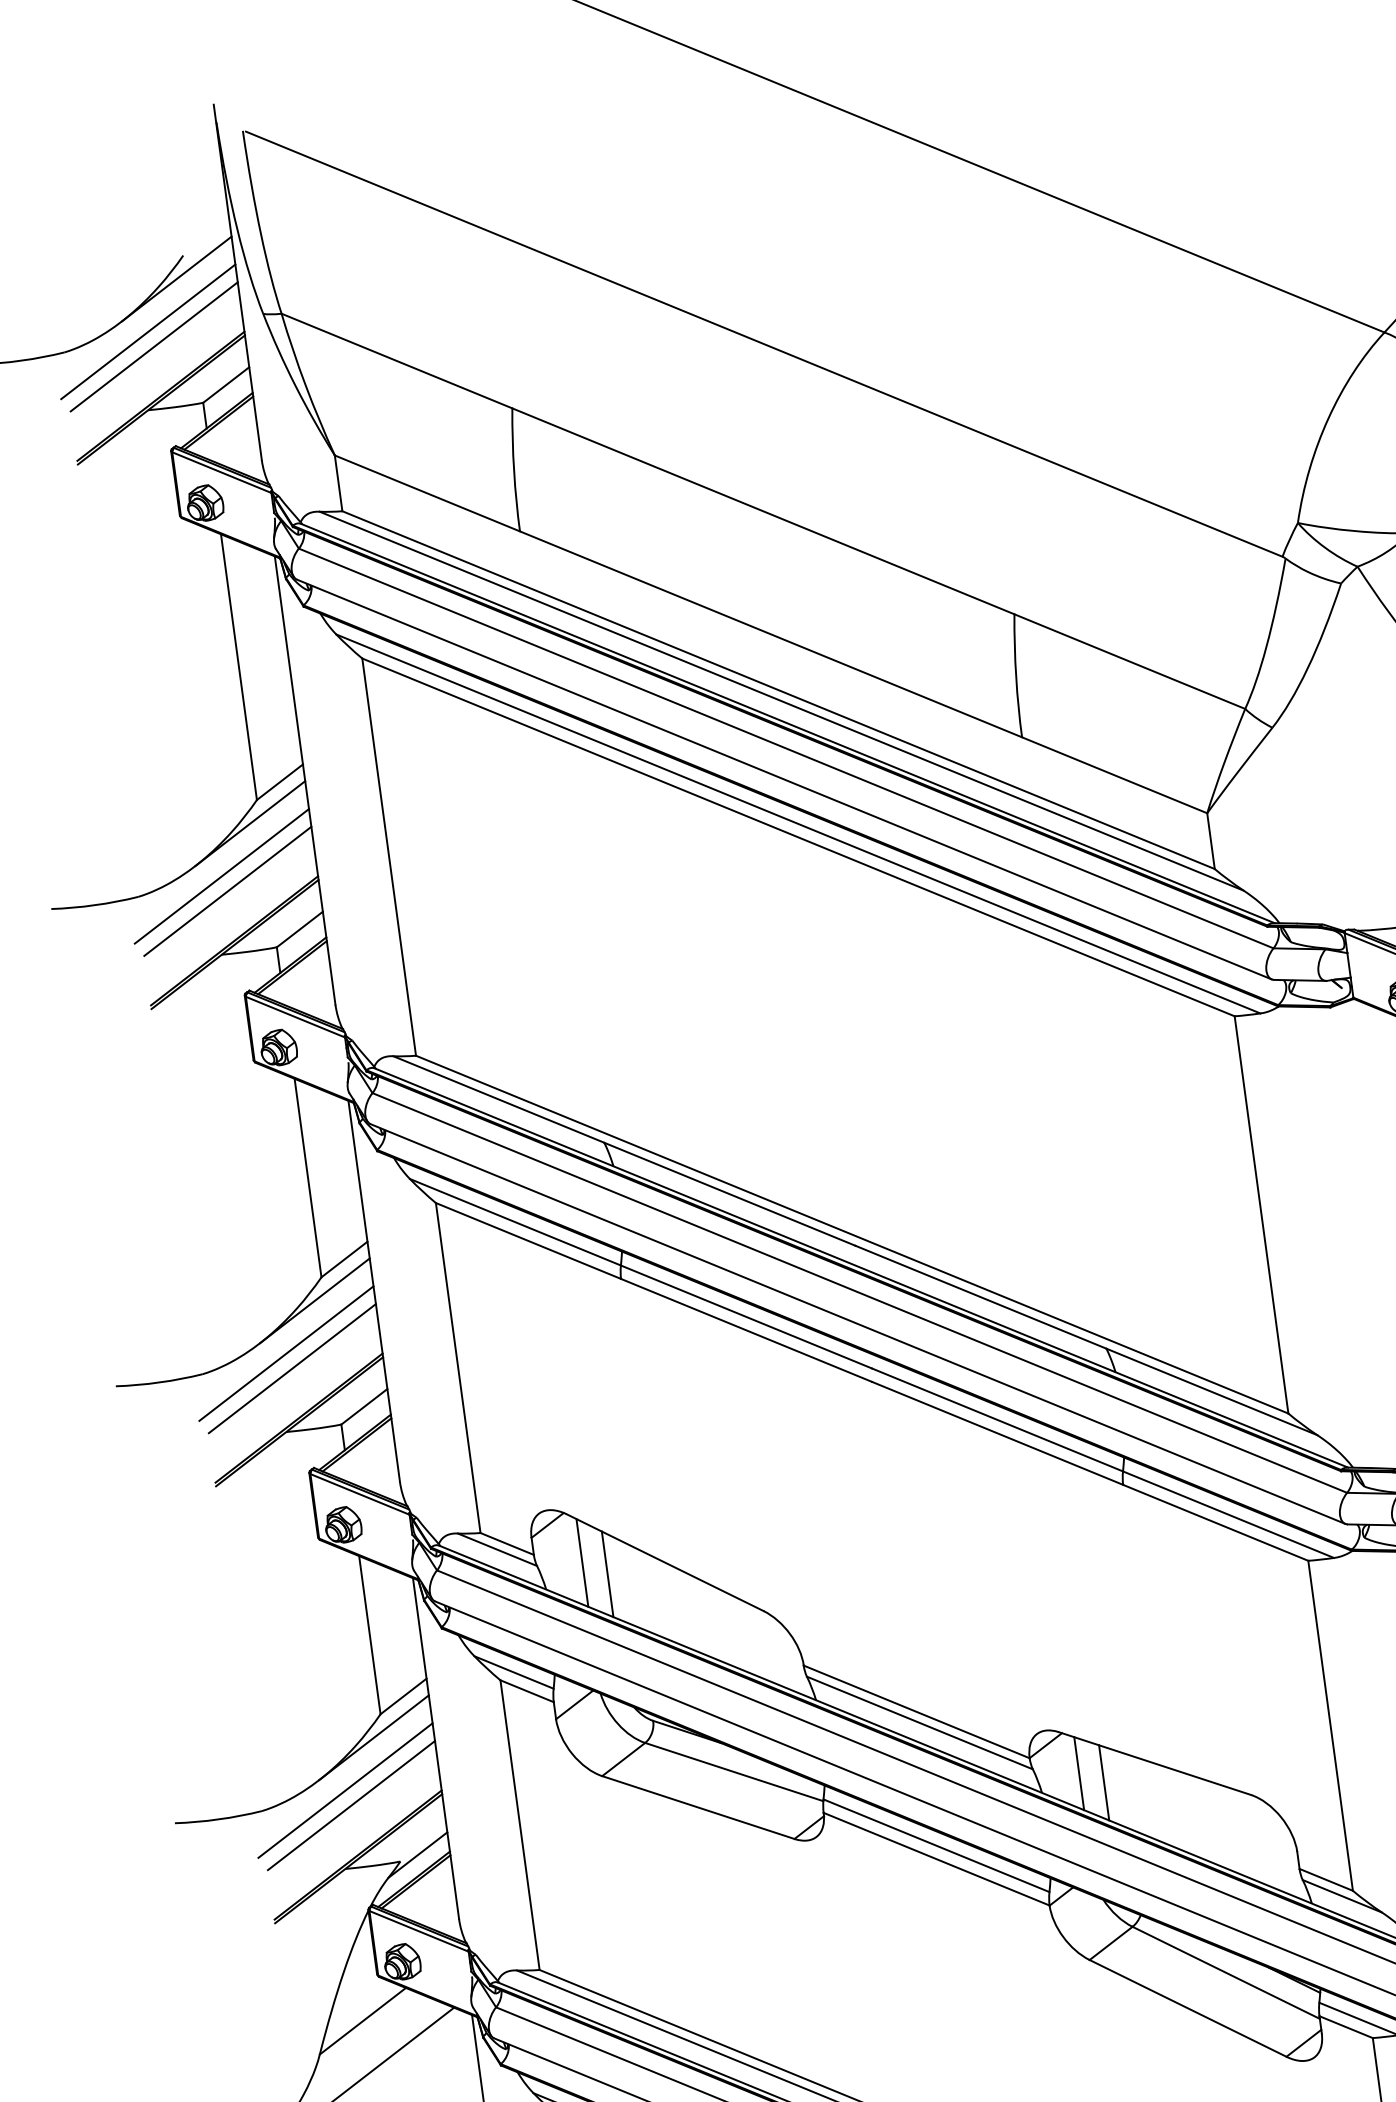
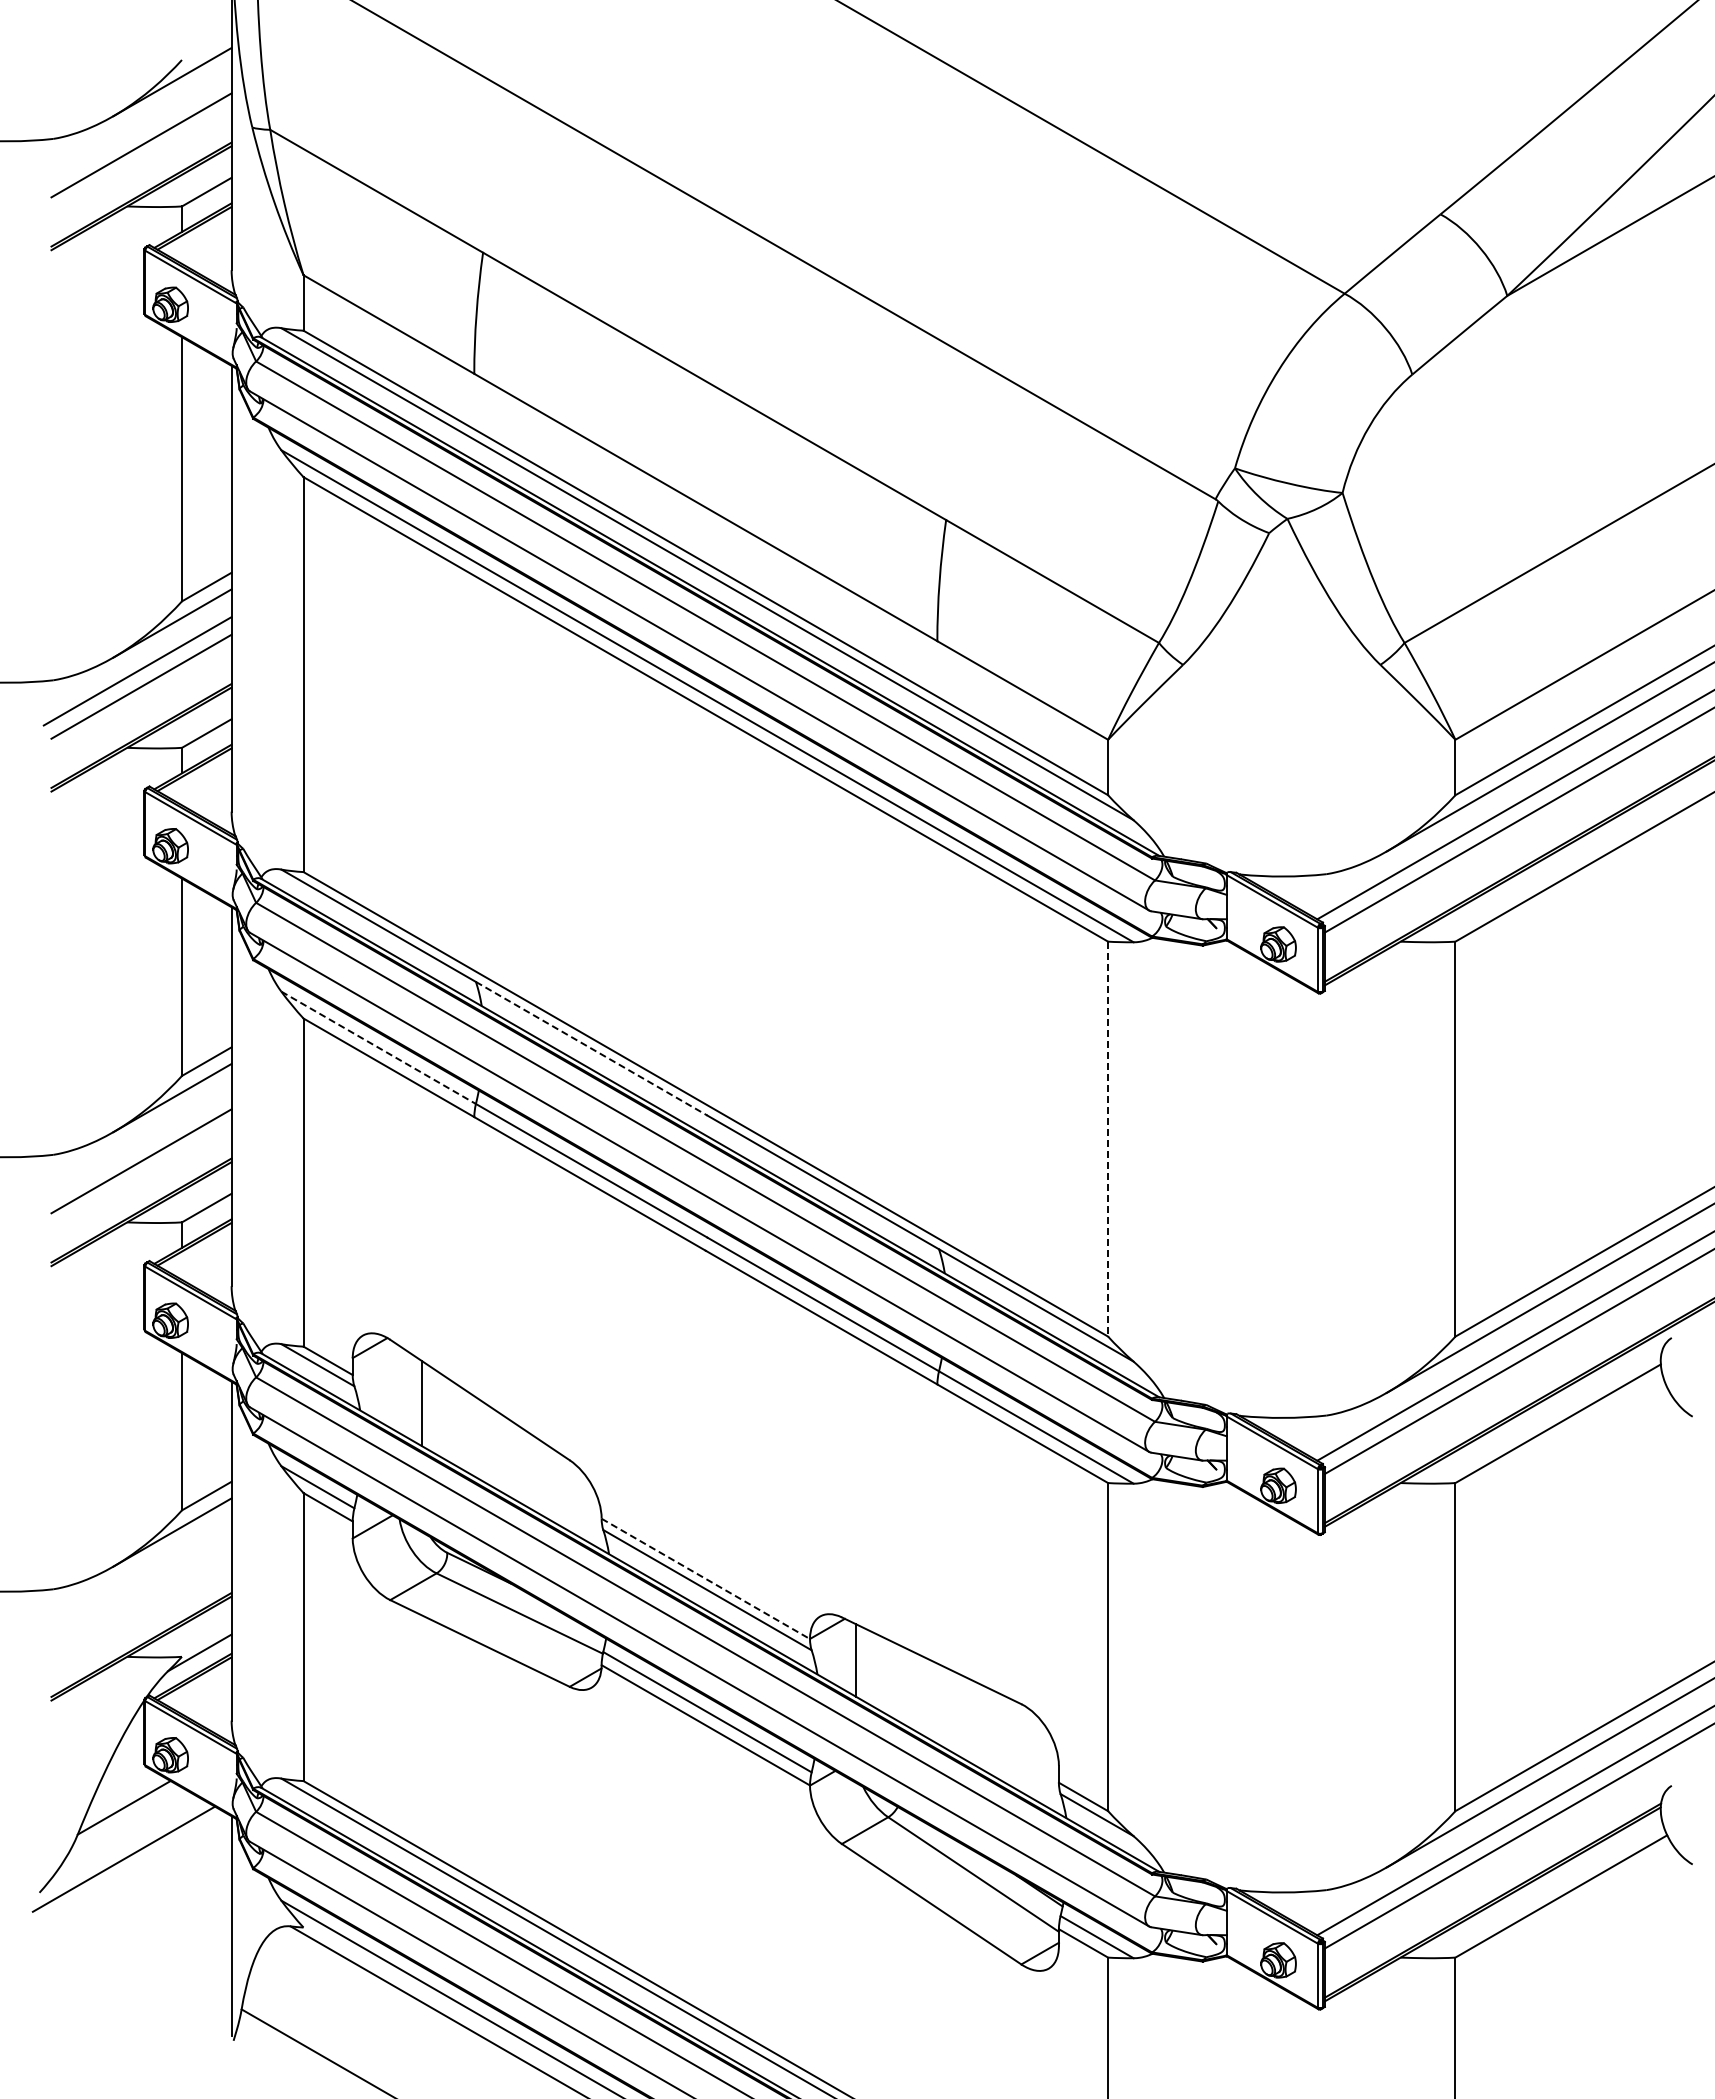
line: (148, 331) -> (137, 129), removed
line: (729, 1194) -> (591, 1048), solid -> dashed
line: (1261, 1215) -> (1108, 1139), solid -> dashed
line: (516, 1222) -> (379, 1048), solid -> dashed
line: (286, 1353) -> (137, 1145), removed
line: (582, 1562) -> (399, 1388), removed
line: (917, 1712) -> (706, 1579), solid -> dashed
line: (1104, 1782) -> (879, 1672), removed
line: (345, 1790) -> (137, 1580), removed
line: (351, 1805) -> (141, 1595), removed

